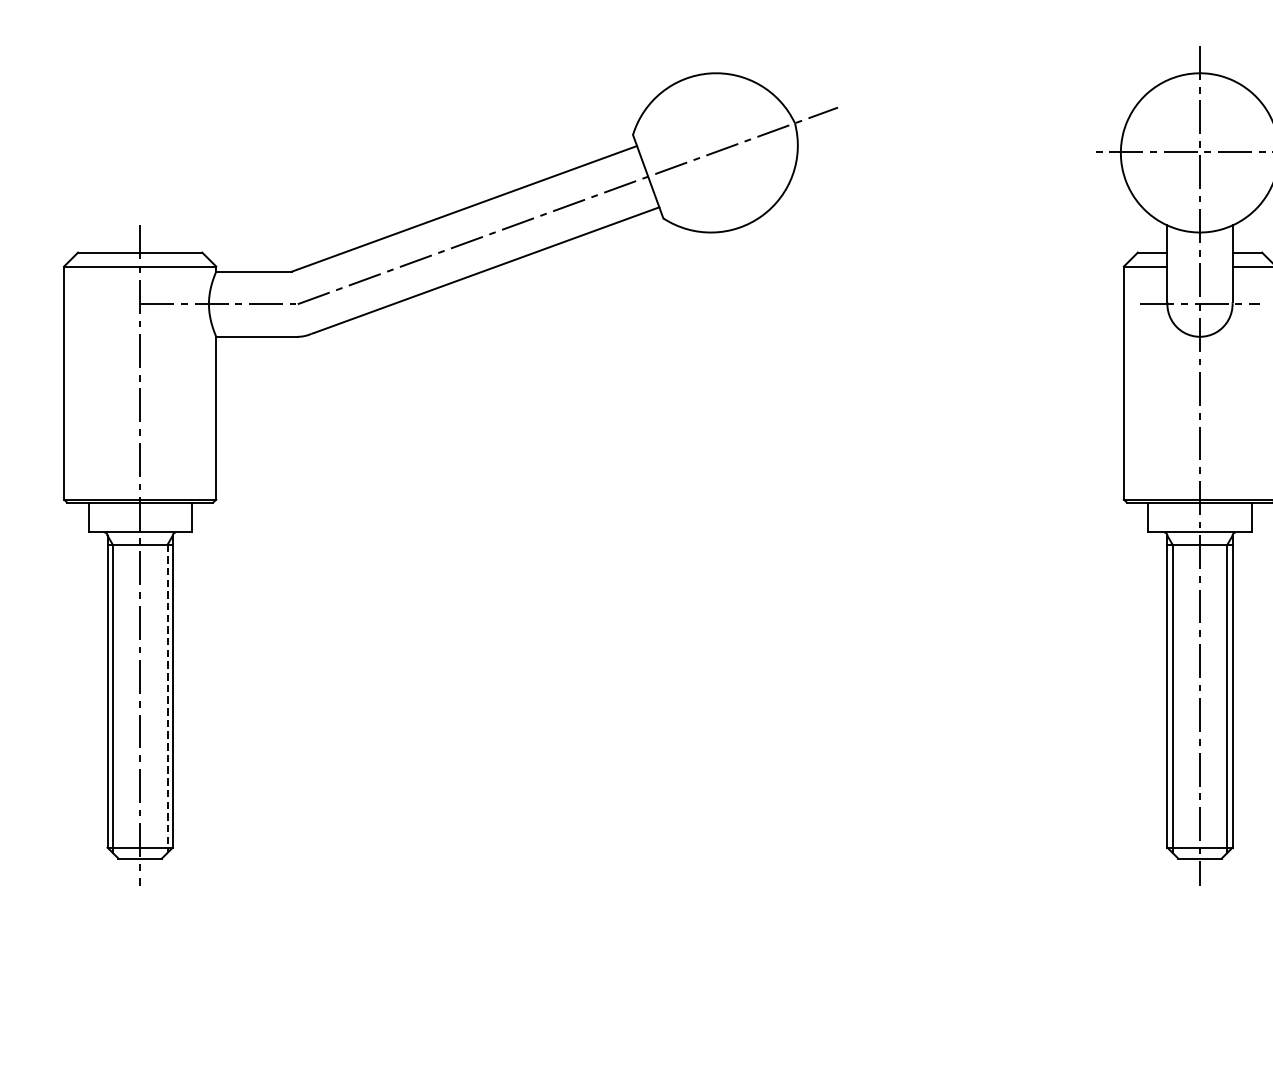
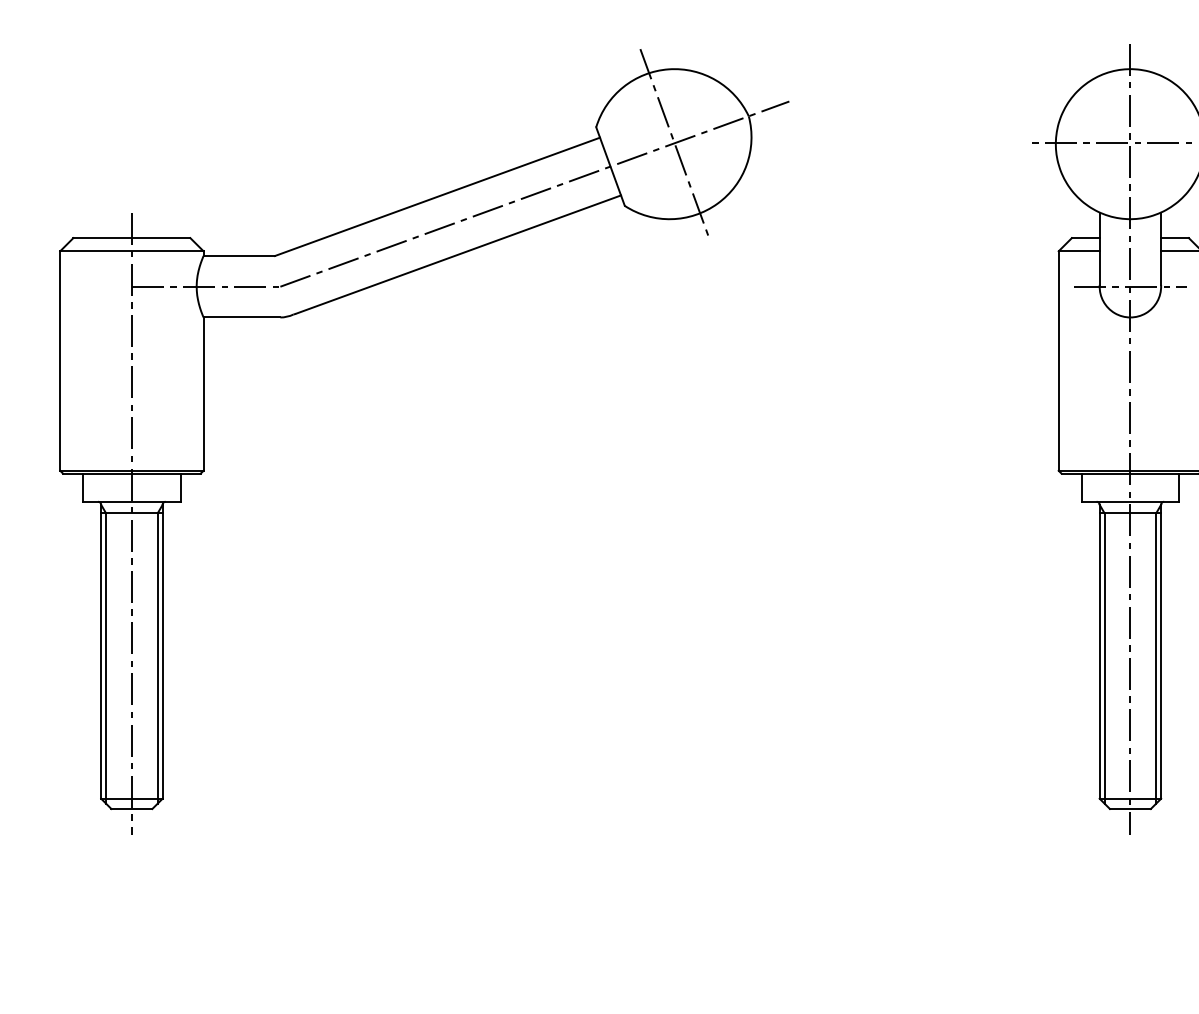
line: (716, 152) -> (674, 143), added
line: (167, 698) -> (157, 658), dashed -> solid

